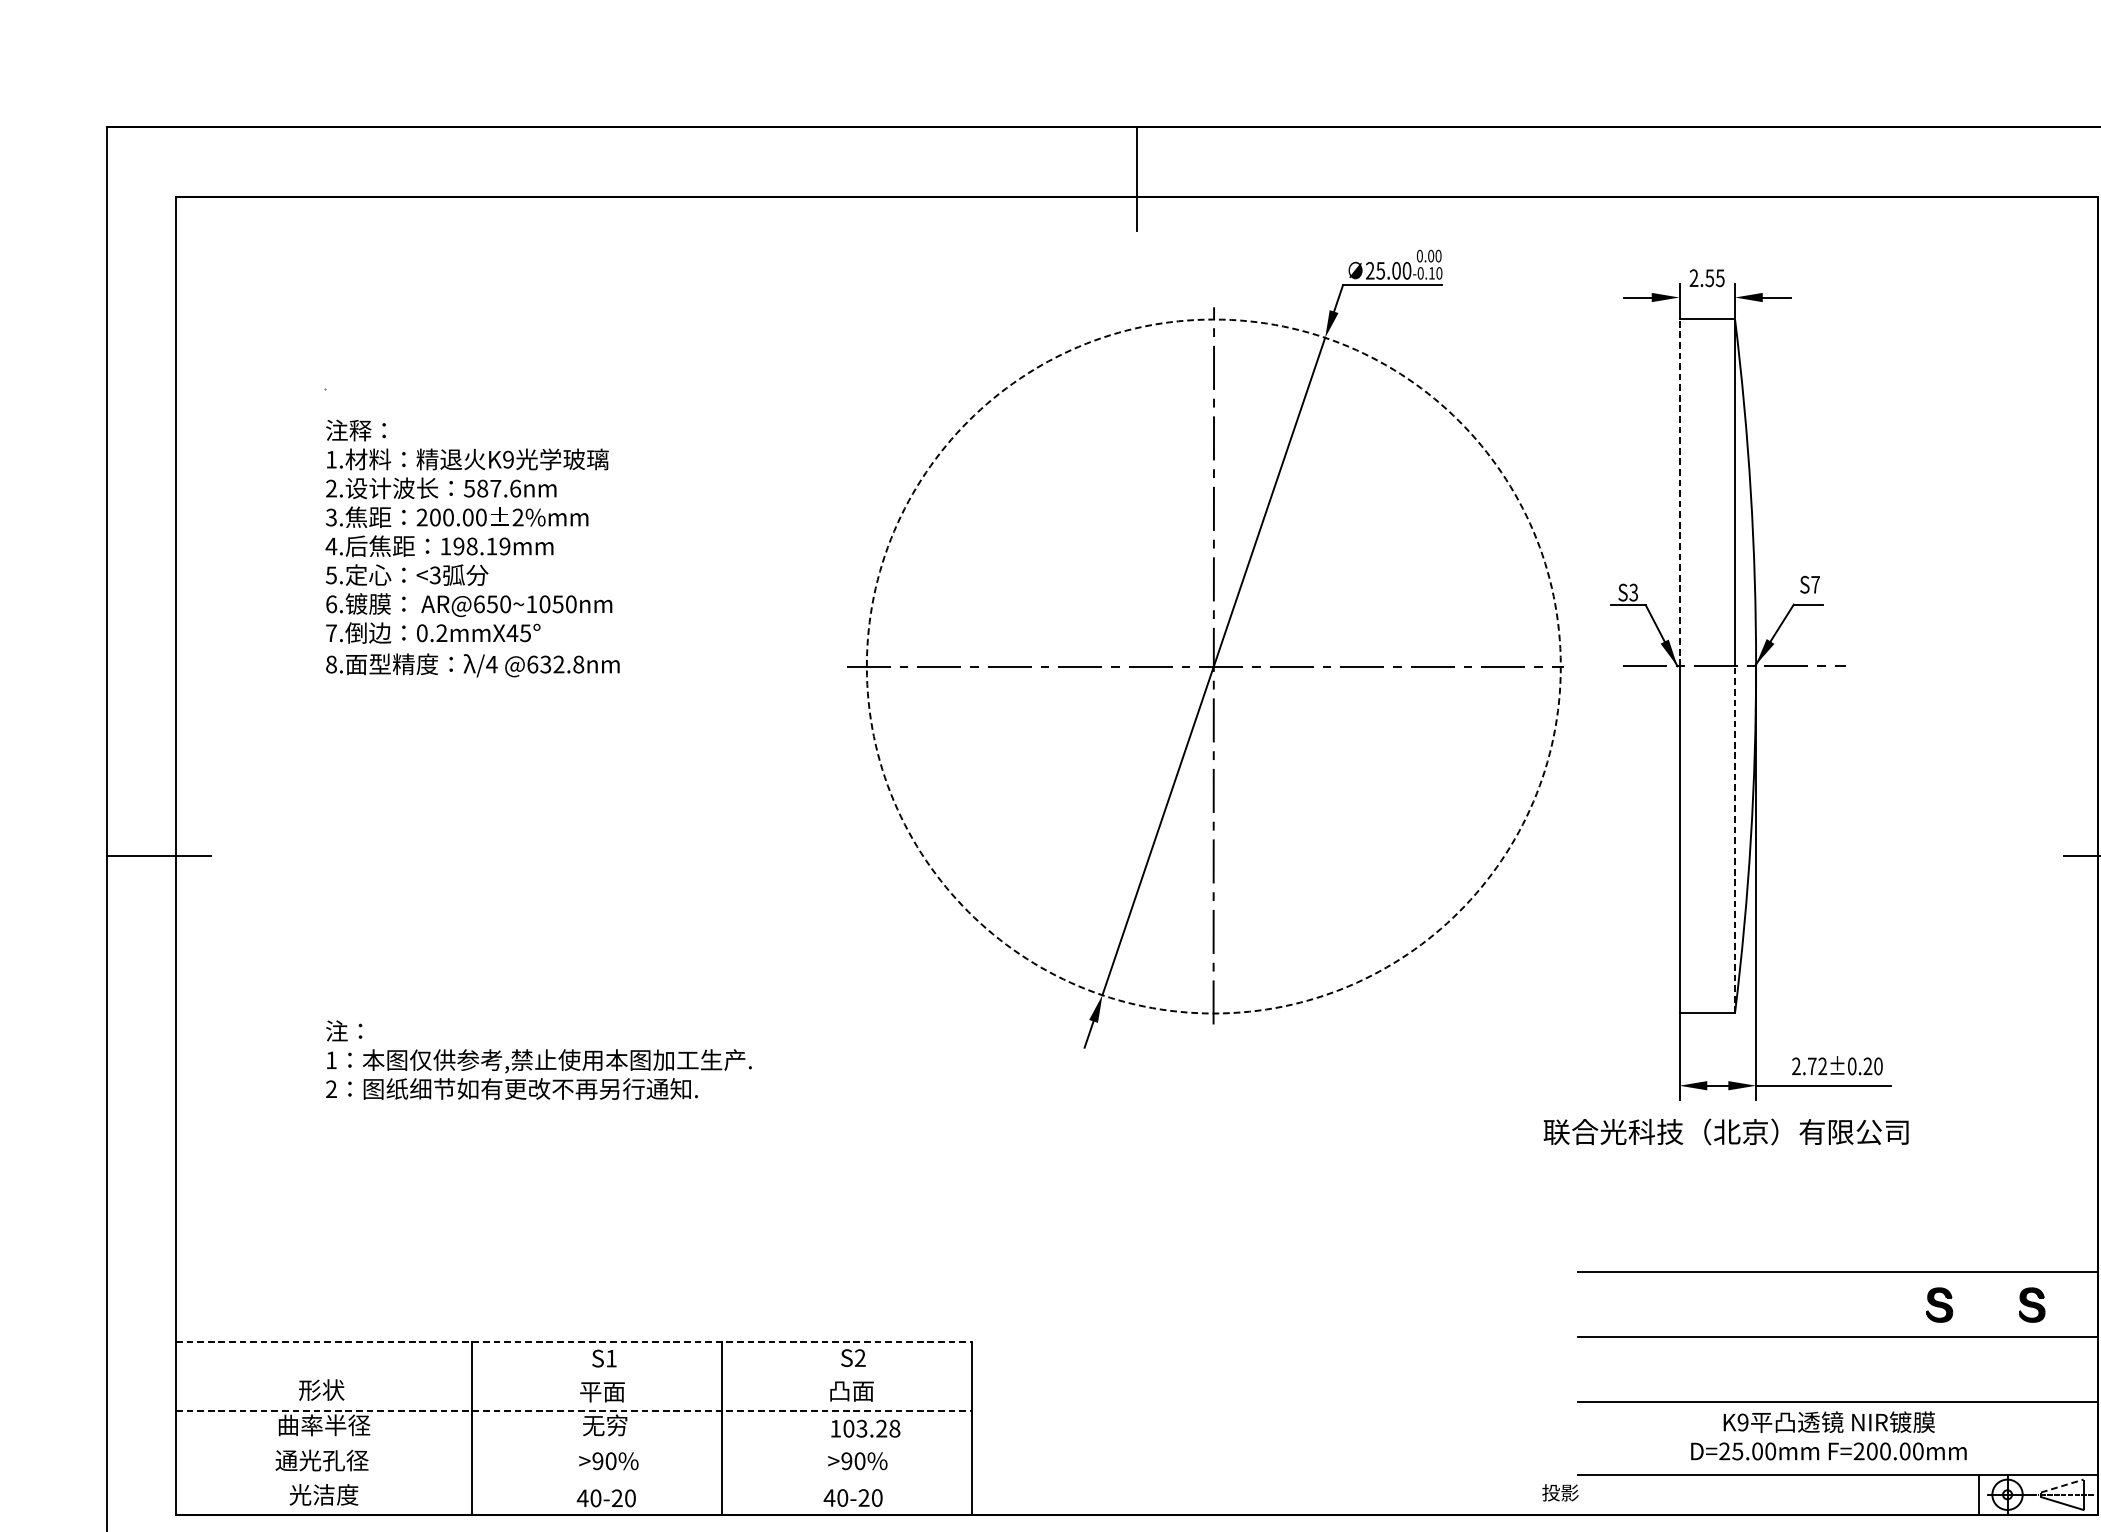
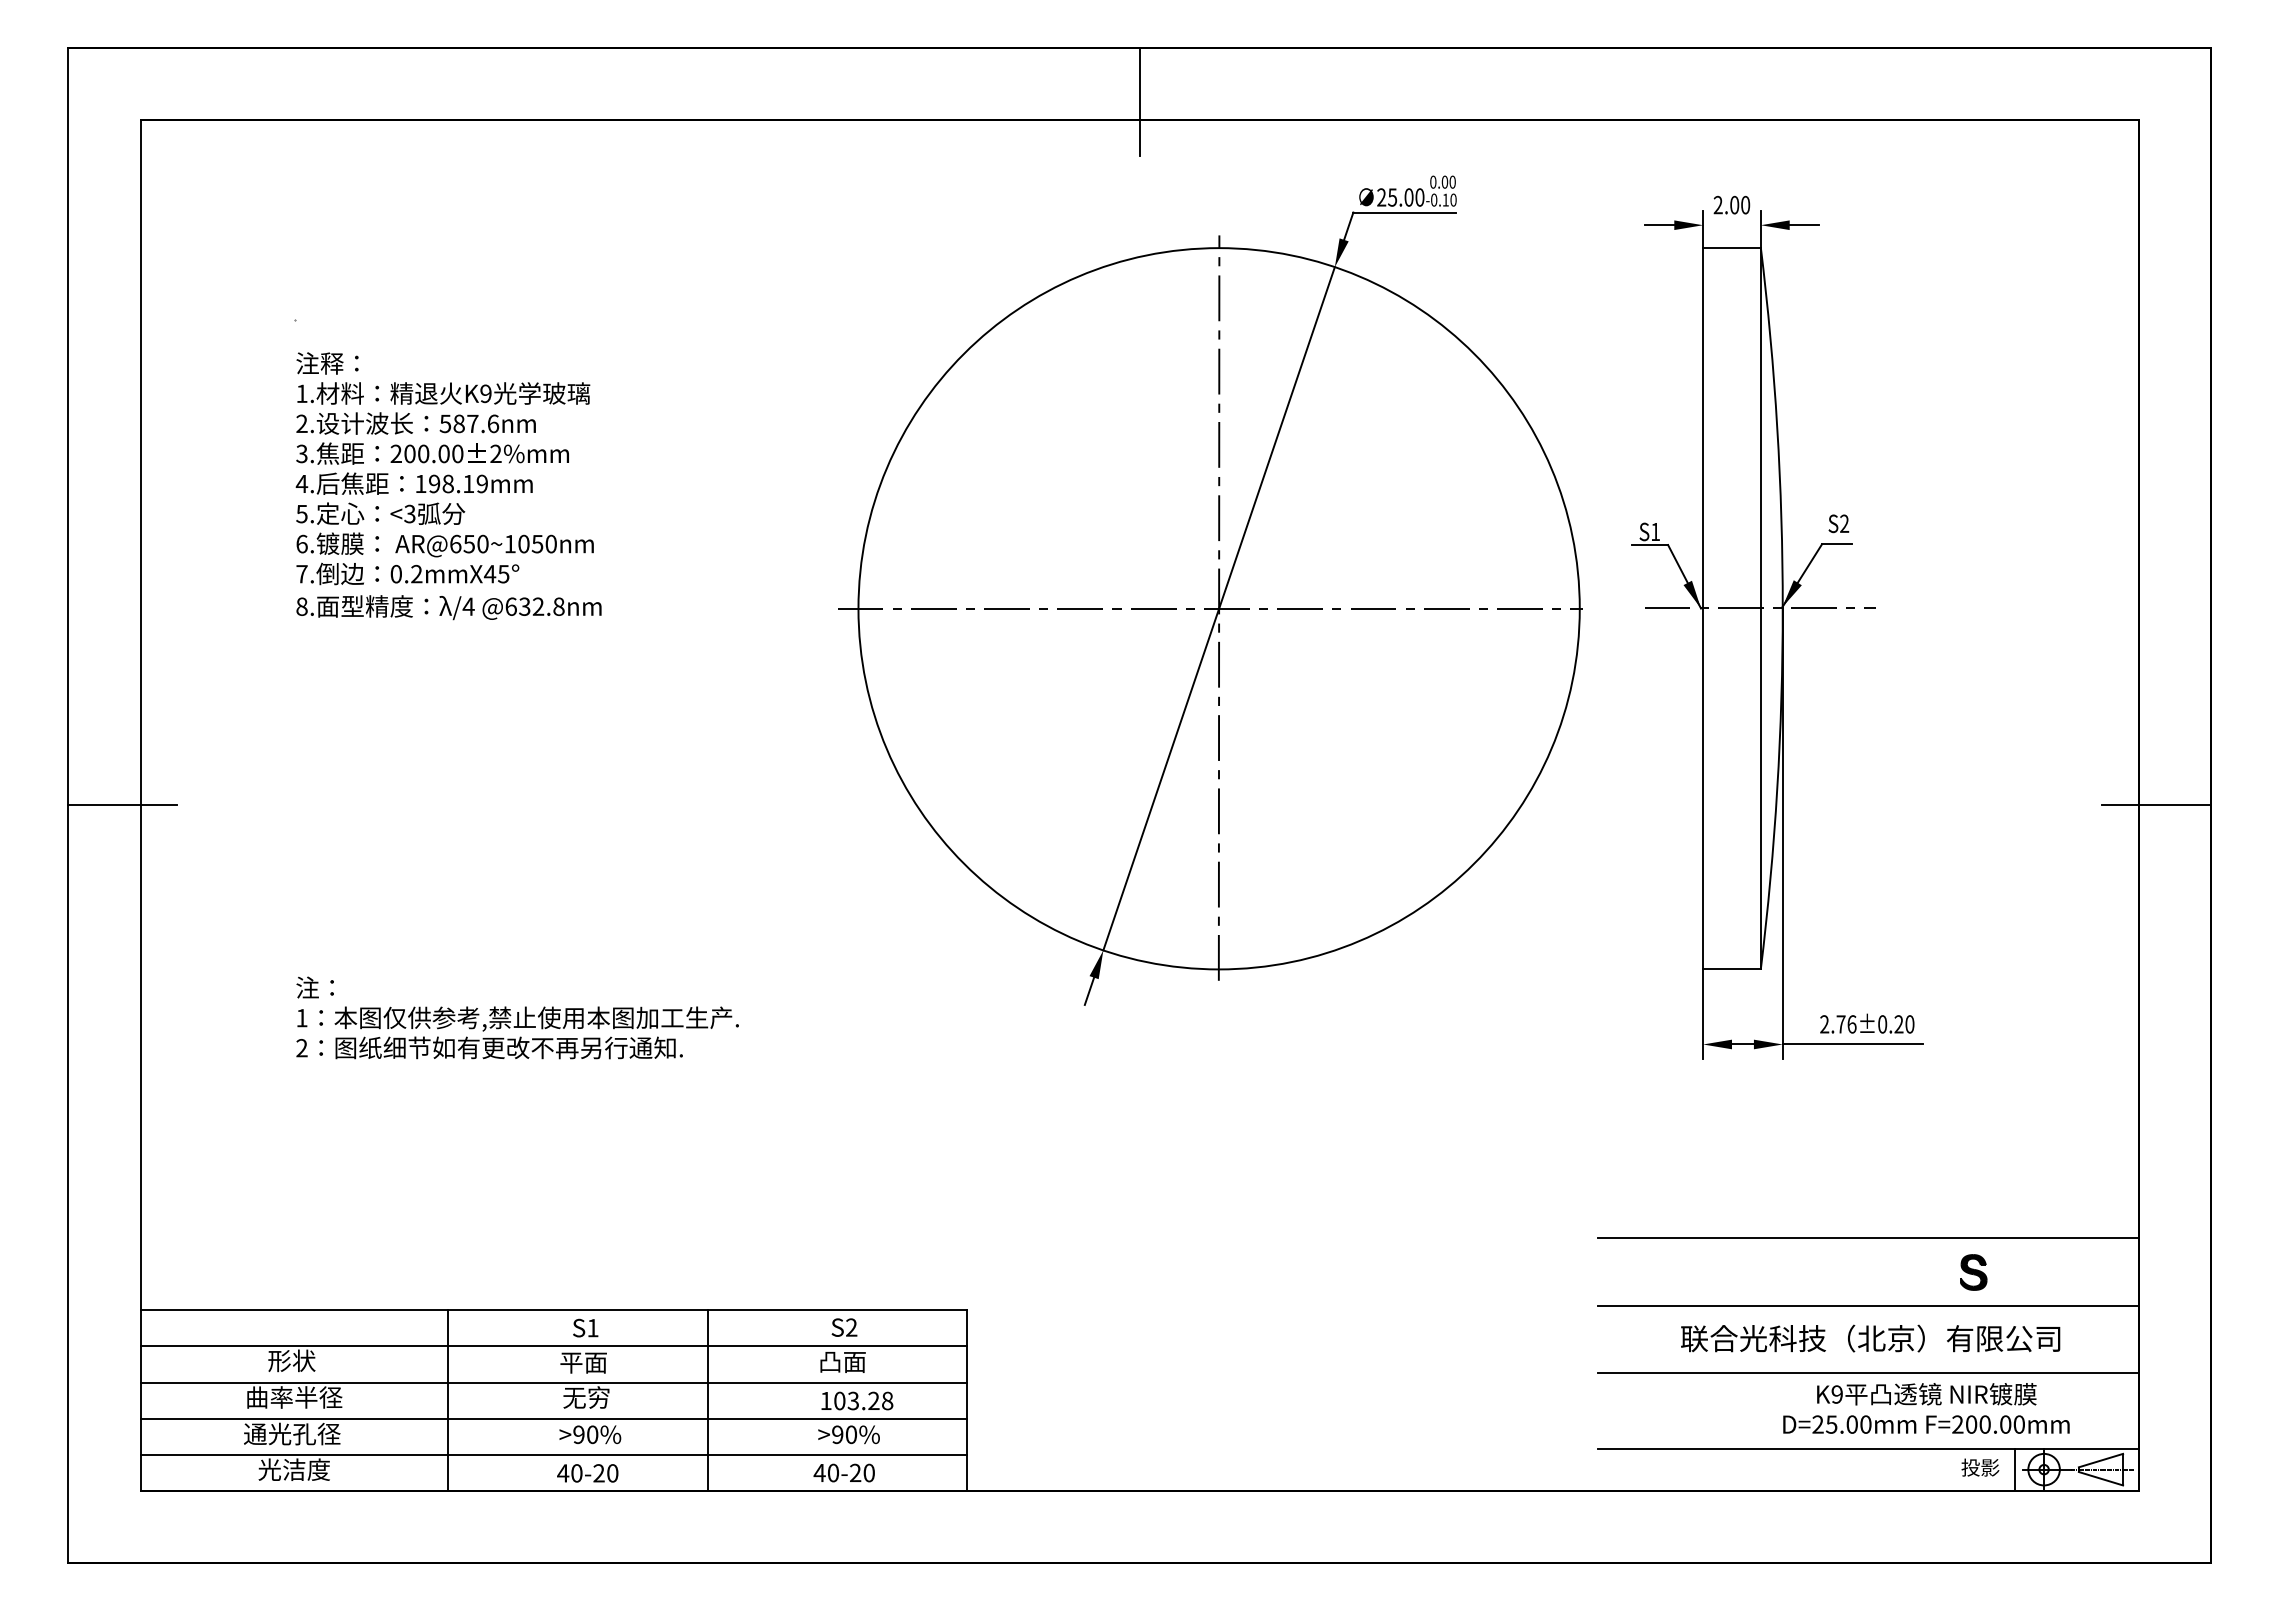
text: (1715, 277) -> (1740, 204), 2.55 -> 2.00
line: (1679, 492) -> (1703, 427), dashed -> solid
text: (1815, 584) -> (1844, 523), S7 -> S2
text: (1633, 592) -> (1655, 531), S3 -> S1
circle: (1213, 666) -> (1218, 608), dashed -> solid
line: (1734, 839) -> (1760, 788), dashed -> solid
text: (1822, 1066) -> (1851, 1024), 2.72±0.20 -> 2.76±0.20
text: (1726, 1131) -> (1870, 1338), moved
part: (2031, 1305) -> (2069, 1272), removed
line: (574, 1341) -> (554, 1310), dashed -> solid
line: (573, 1376) -> (553, 1346), added
line: (574, 1410) -> (554, 1382), dashed -> solid
text: (1828, 1435) -> (1926, 1408), moved
line: (573, 1445) -> (553, 1418), added
line: (573, 1480) -> (553, 1454), added
line: (2062, 1485) -> (2101, 1460), dashed -> solid
text: (1560, 1492) -> (1980, 1467), moved

